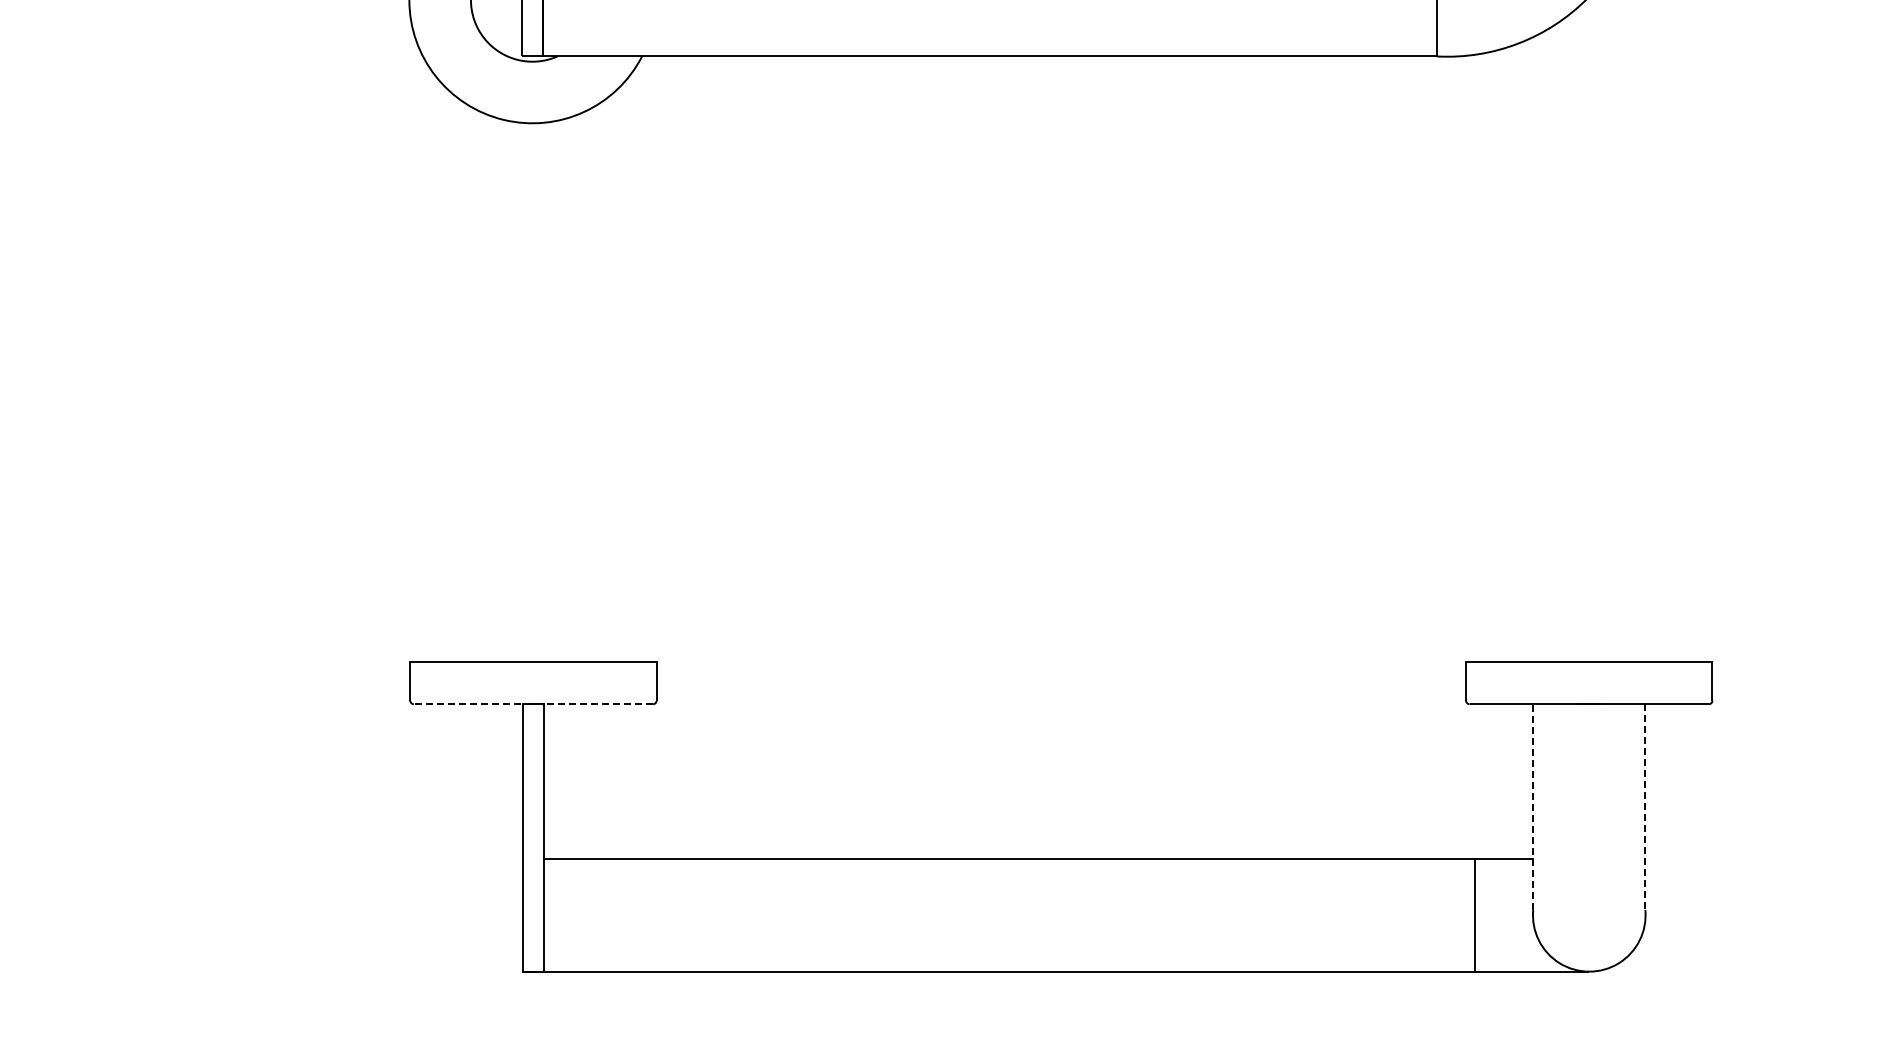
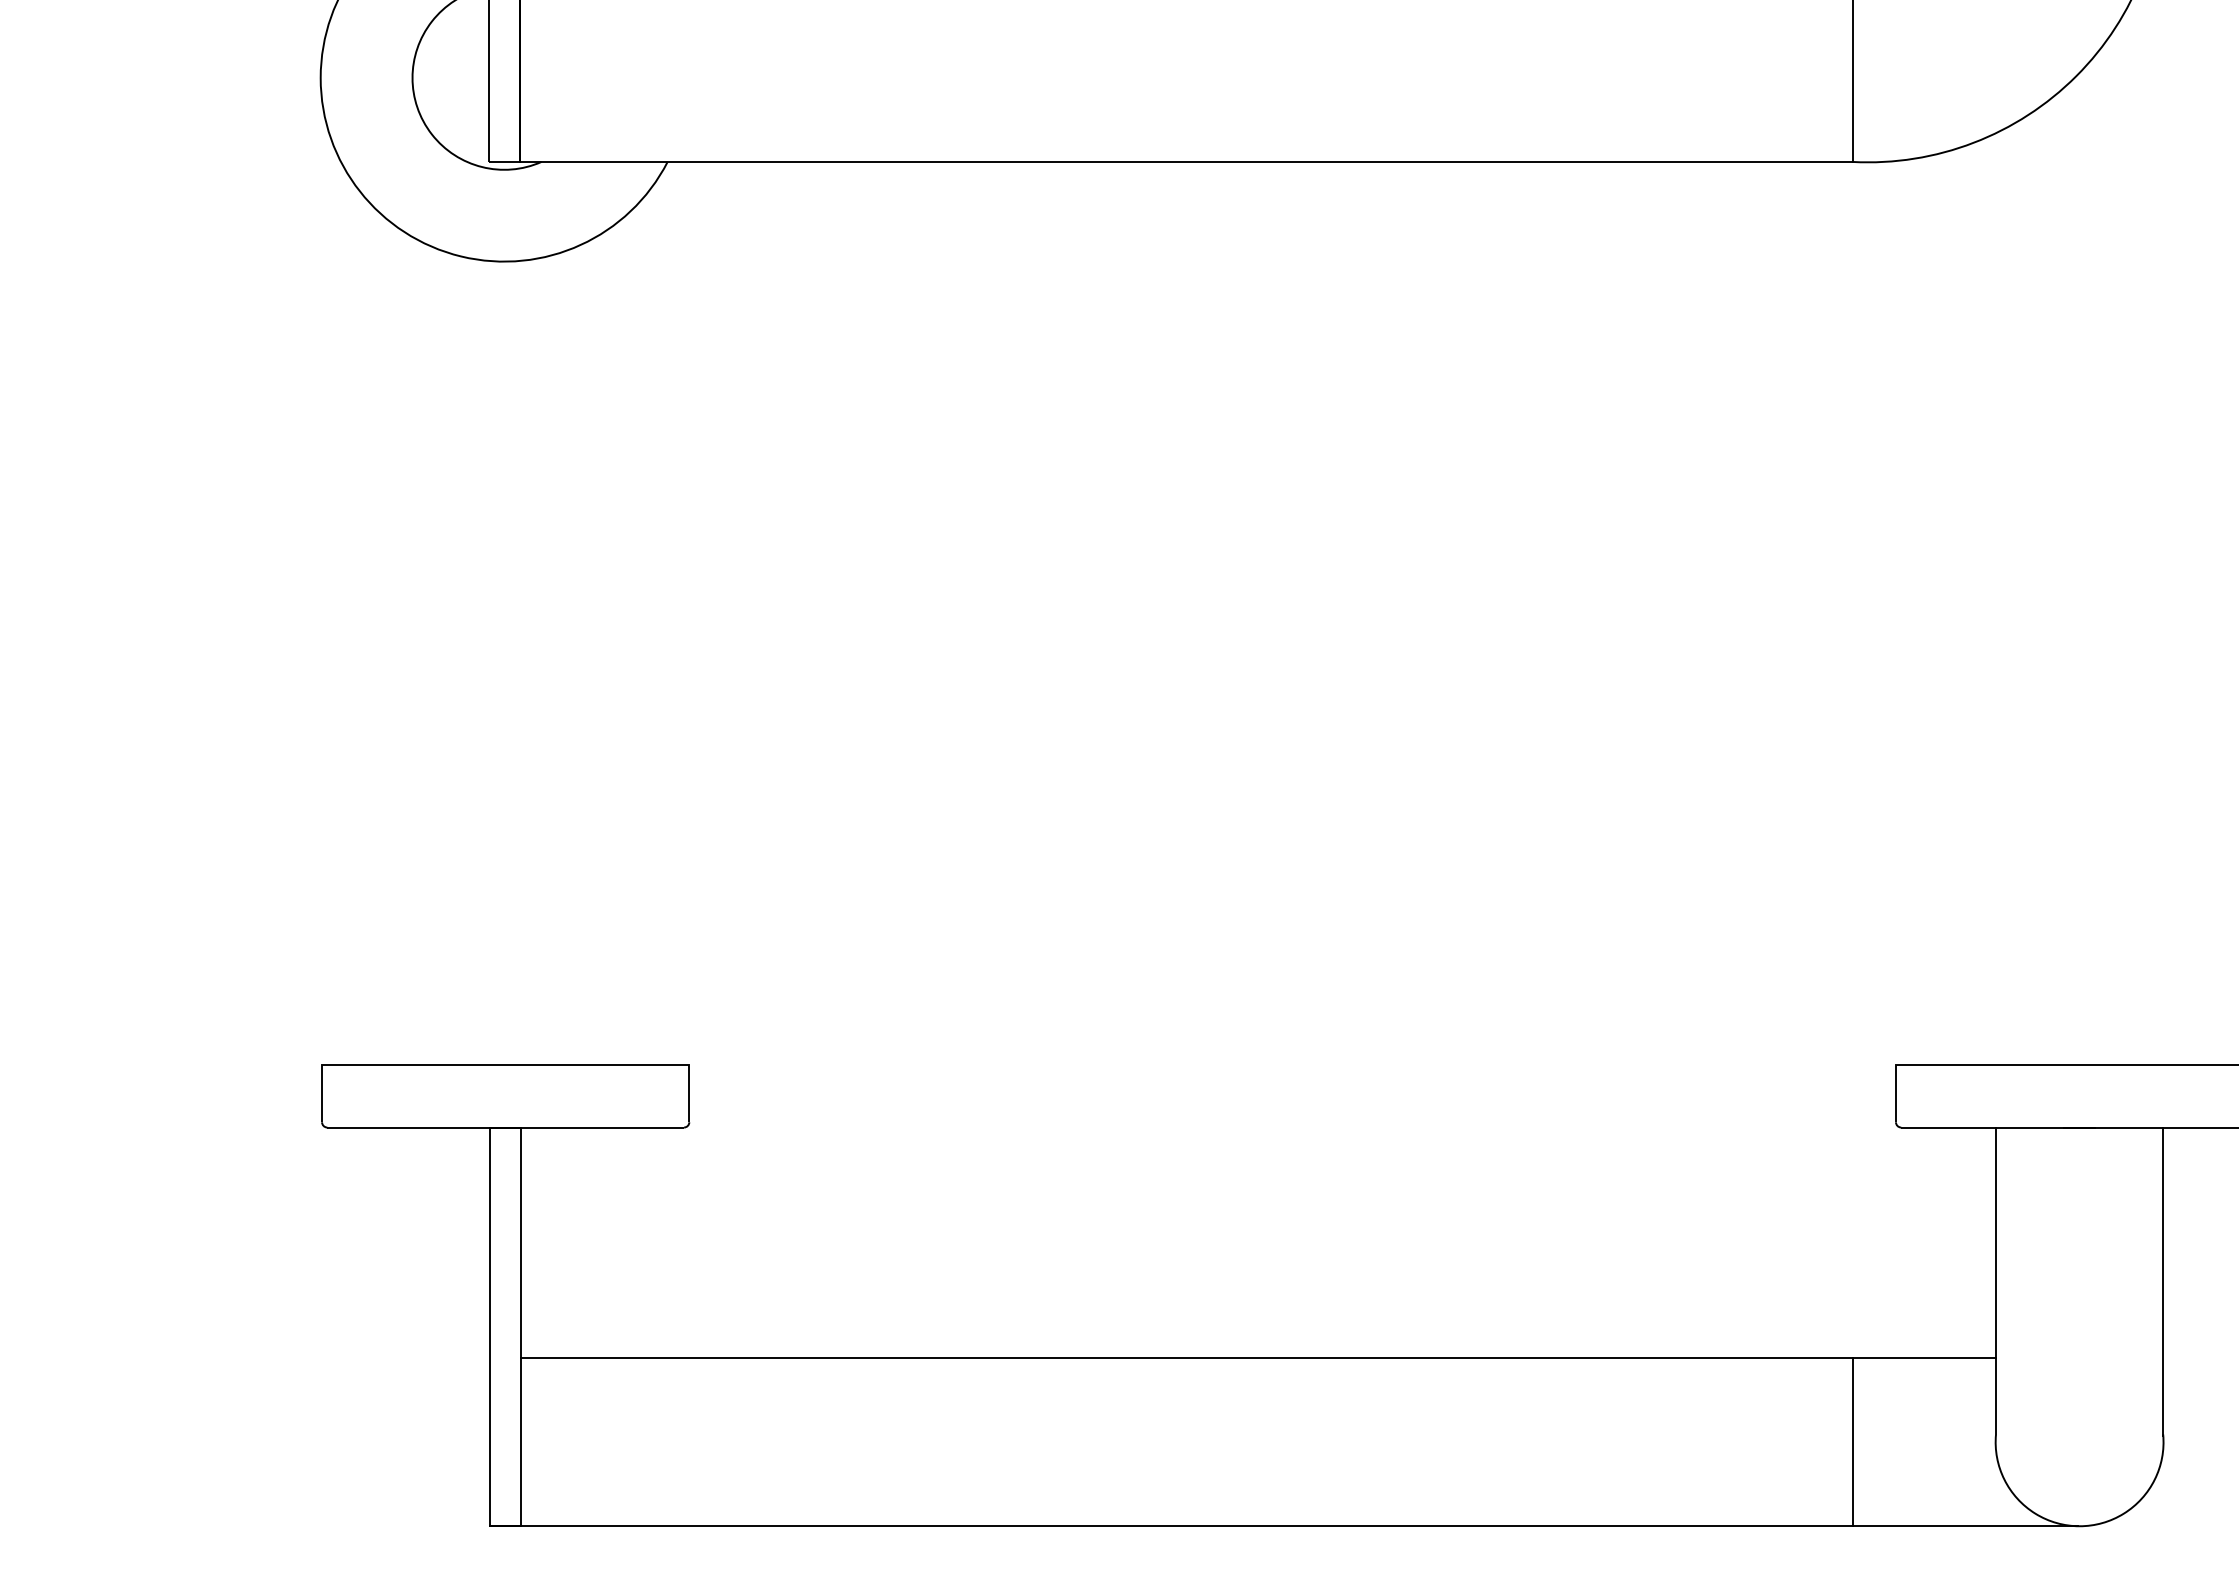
line: (533, 704) -> (505, 1127), dashed -> solid
line: (1533, 807) -> (1996, 1281), dashed -> solid
line: (1645, 808) -> (2163, 1283), dashed -> solid
line: (1475, 915) -> (1853, 1442), moved

